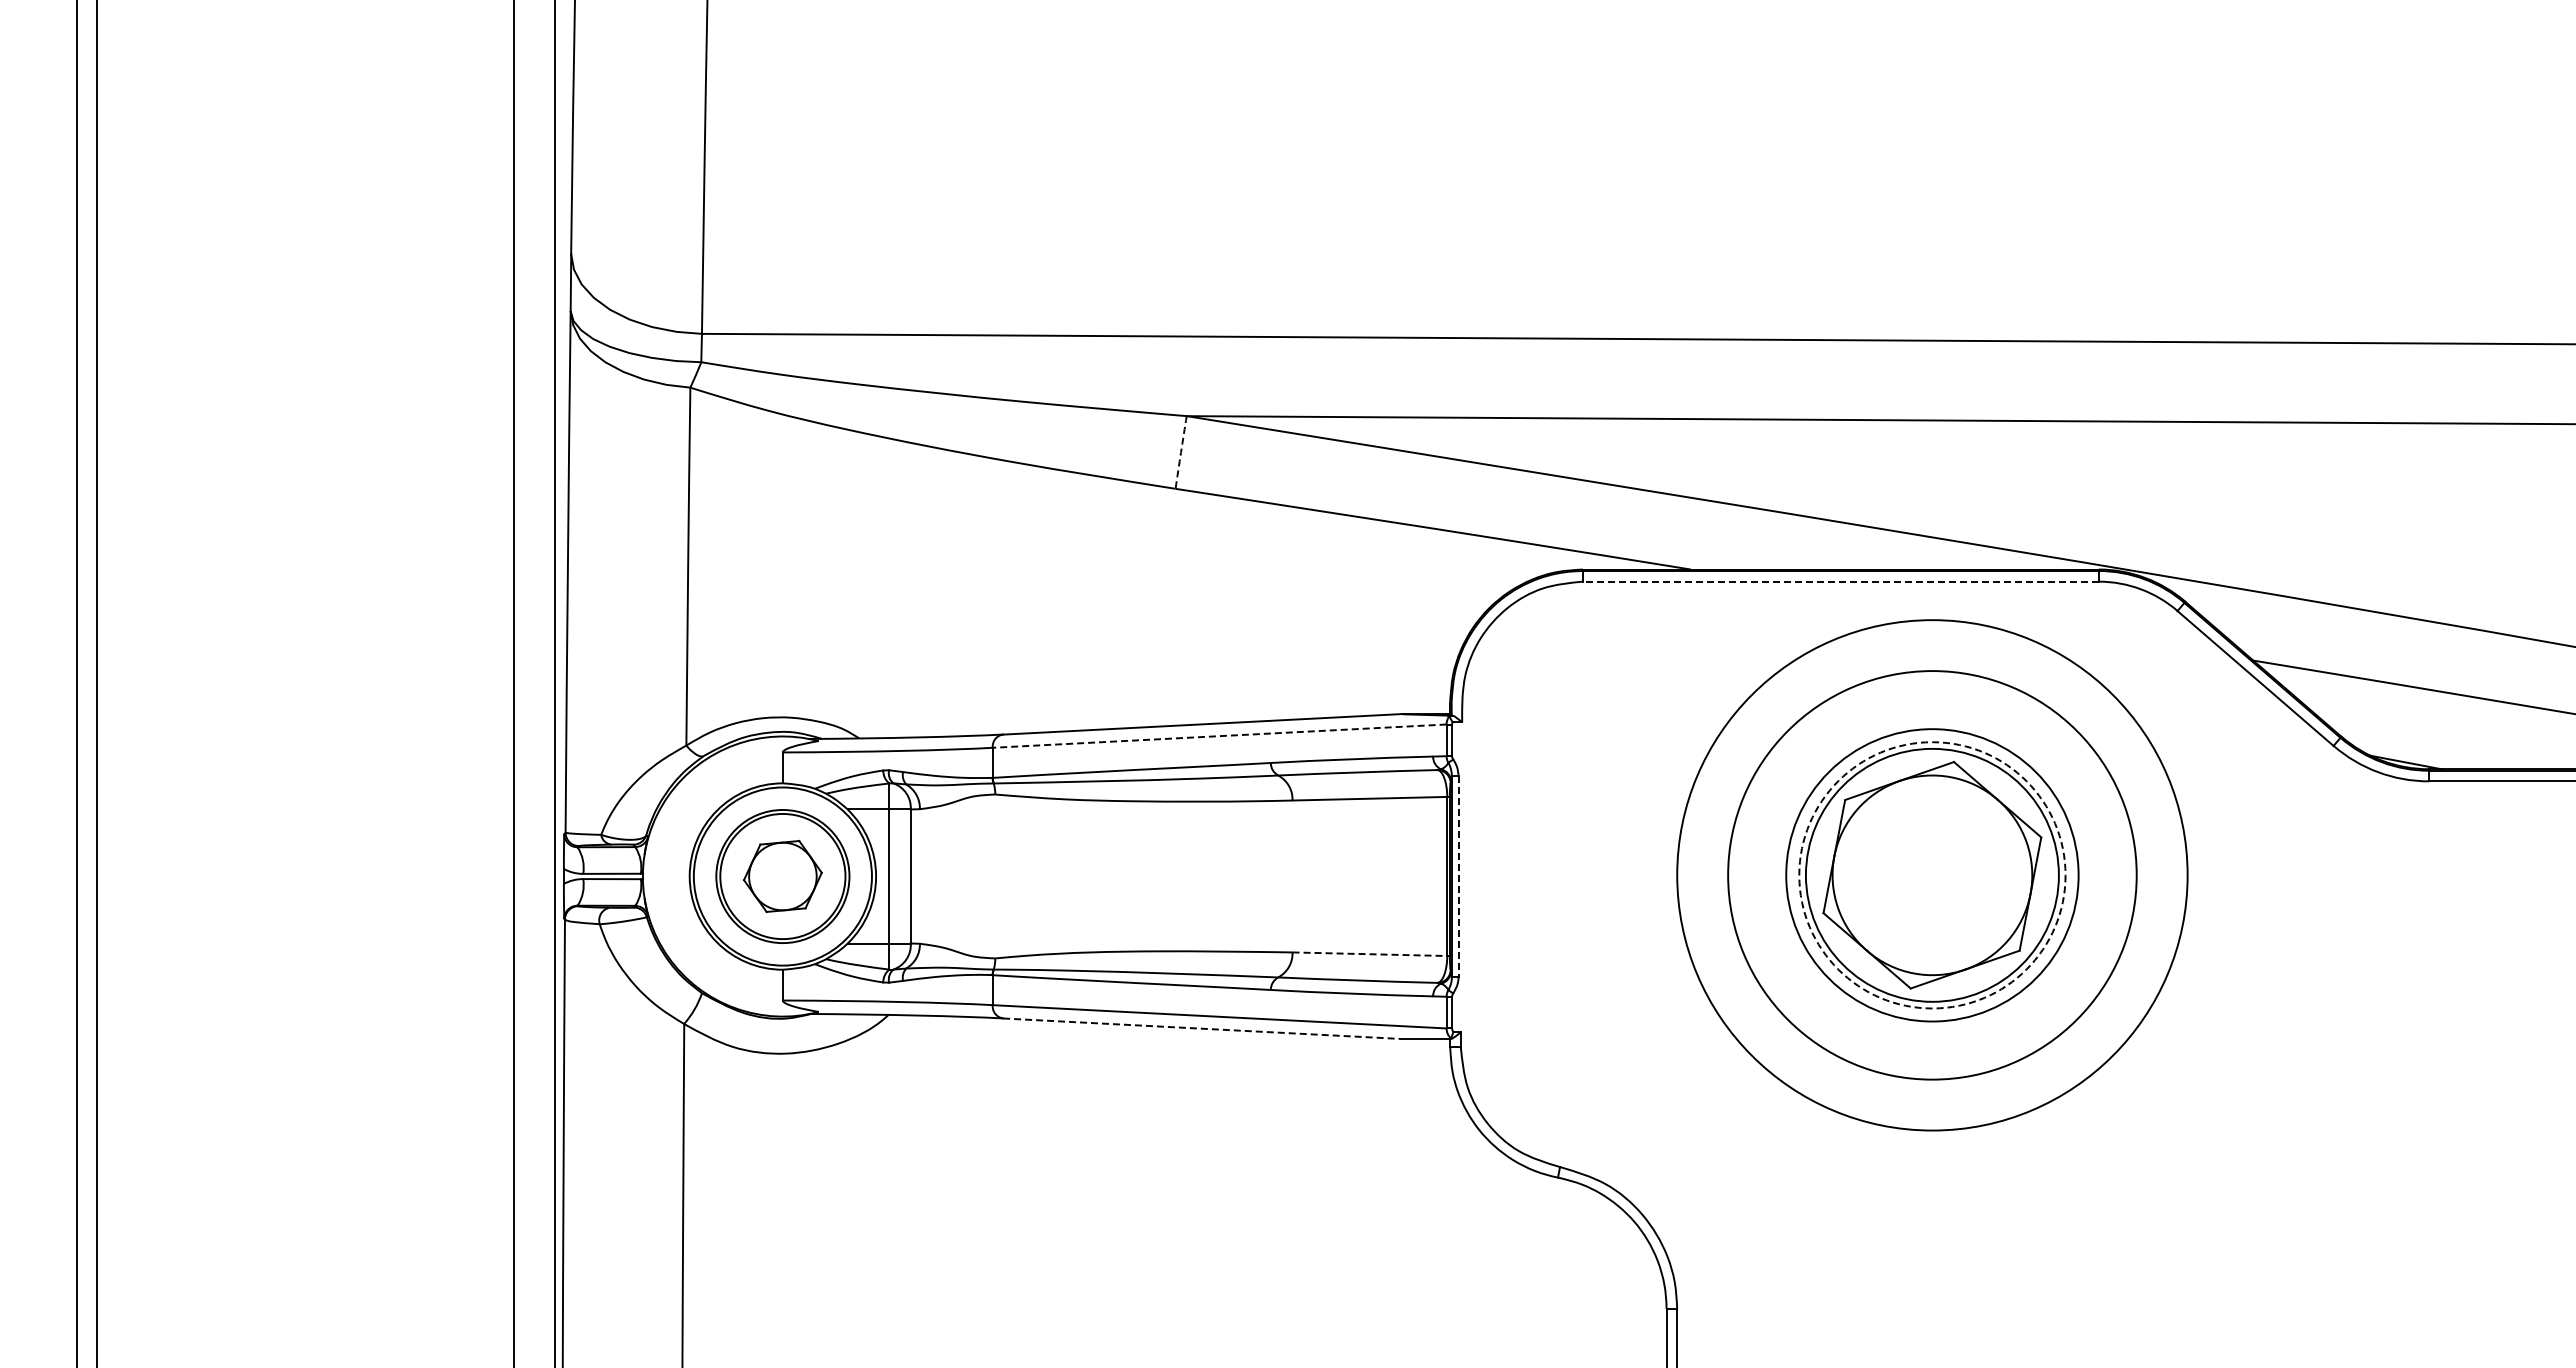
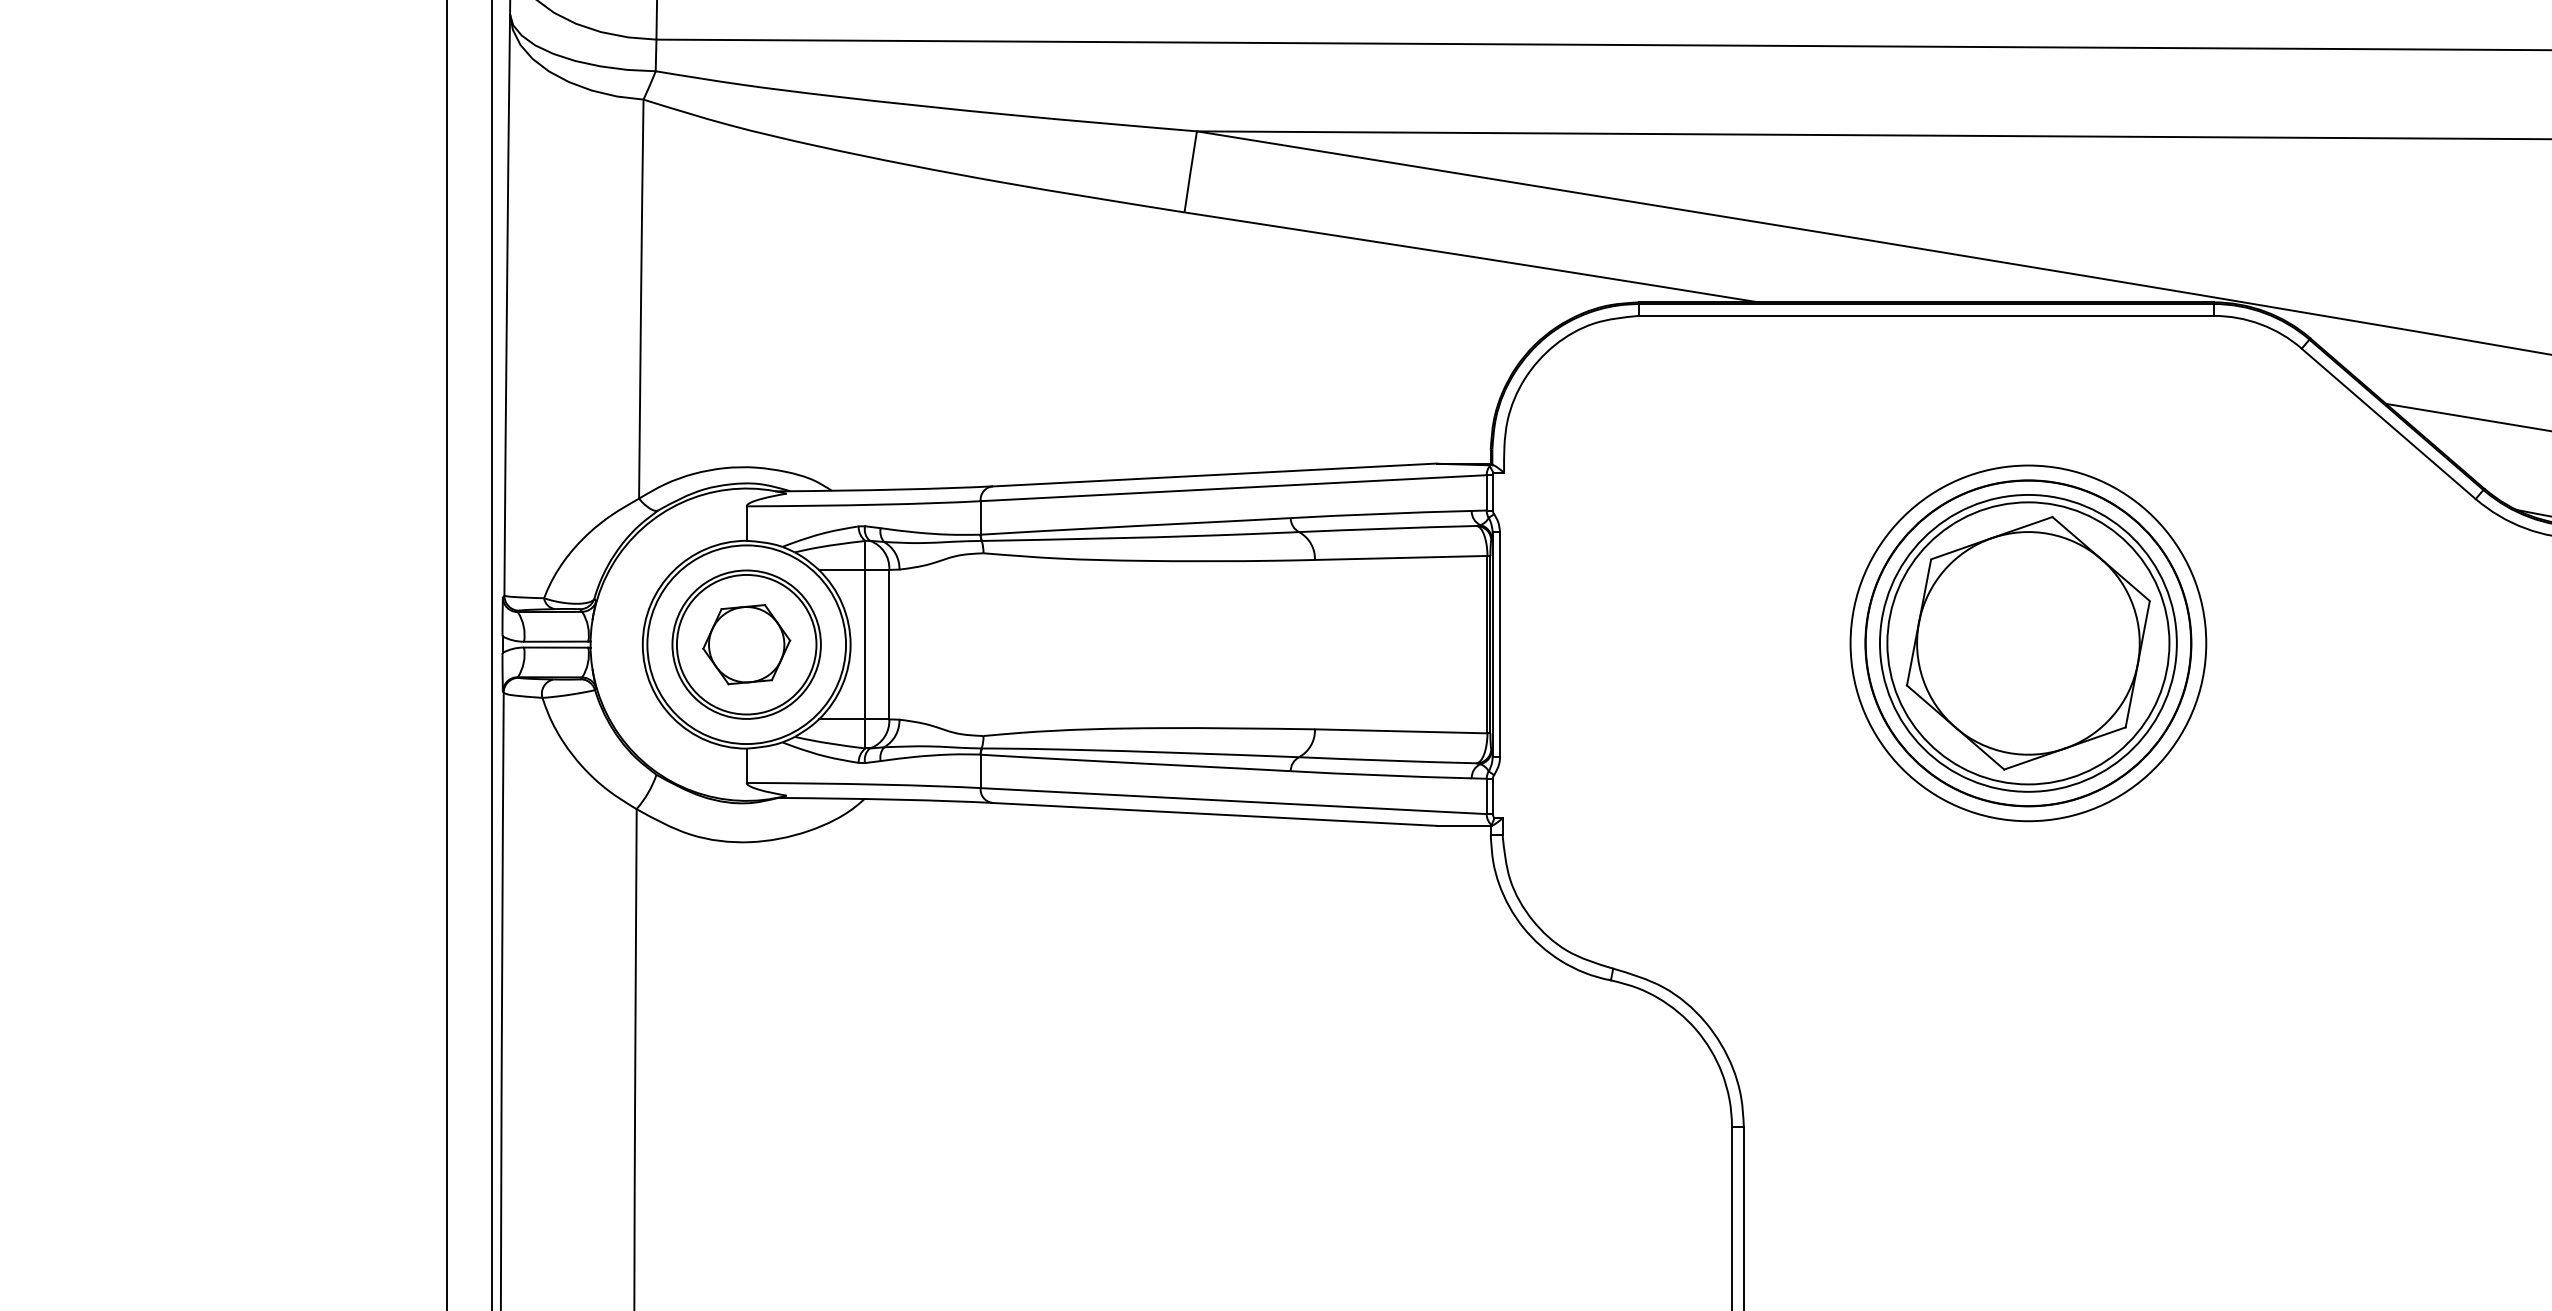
arc: (1181, 452) -> (1191, 171), dashed -> solid
line: (1840, 581) -> (1925, 315), dashed -> solid
line: (1219, 736) -> (1233, 488), dashed -> solid
circle: (1931, 874) -> (2027, 642), size x0.62
circle: (1932, 875) -> (2028, 643), dashed -> solid
circle: (1932, 875) -> (2028, 643), size x0.71
line: (1458, 876) -> (1499, 644), dashed -> solid
line: (1370, 954) -> (1401, 731), dashed -> solid
line: (1202, 1028) -> (1214, 814), dashed -> solid

